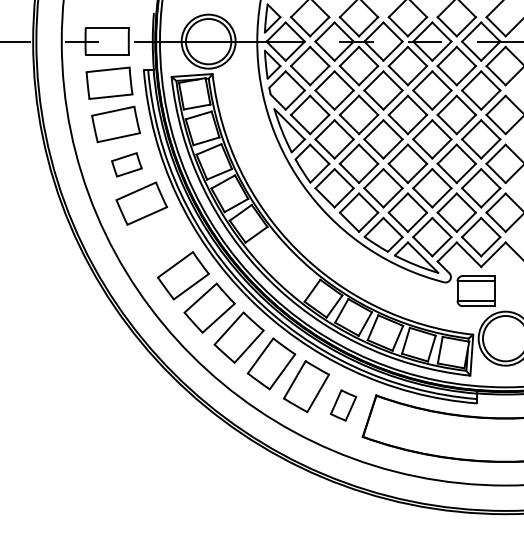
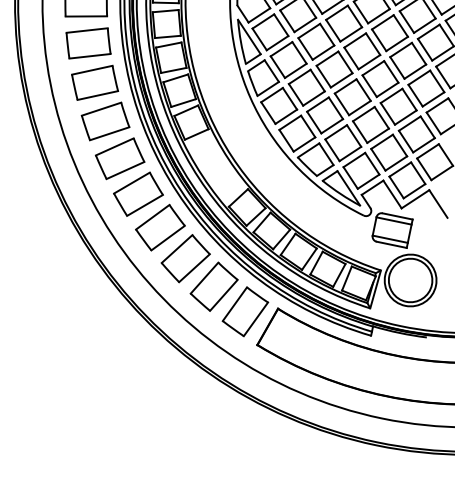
part: (126, 164) -> (88, 43), size x1.67
part: (160, 240) -> (105, 121), added
part: (343, 405) -> (245, 311), size x1.67

